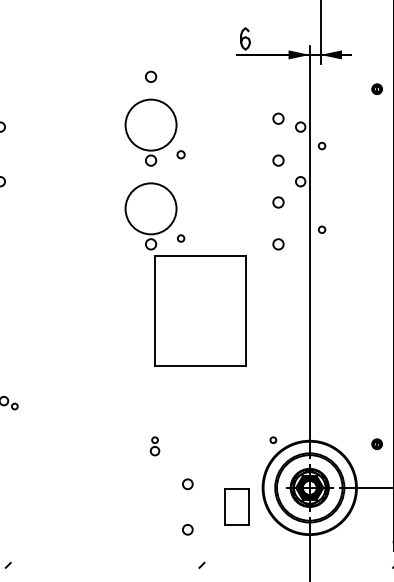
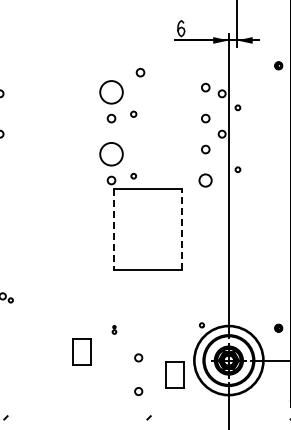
circle: (151, 76) -> (140, 72), moved
circle: (151, 125) -> (111, 92), size x0.6
circle: (151, 209) -> (111, 154), size x0.6
circle: (278, 244) -> (205, 180), size x1.6
line: (245, 310) -> (181, 229), solid -> dashed
line: (155, 311) -> (114, 230), solid -> dashed
part: (155, 445) -> (114, 329), size x0.6
part: (110, 475) -> (81, 351), added

